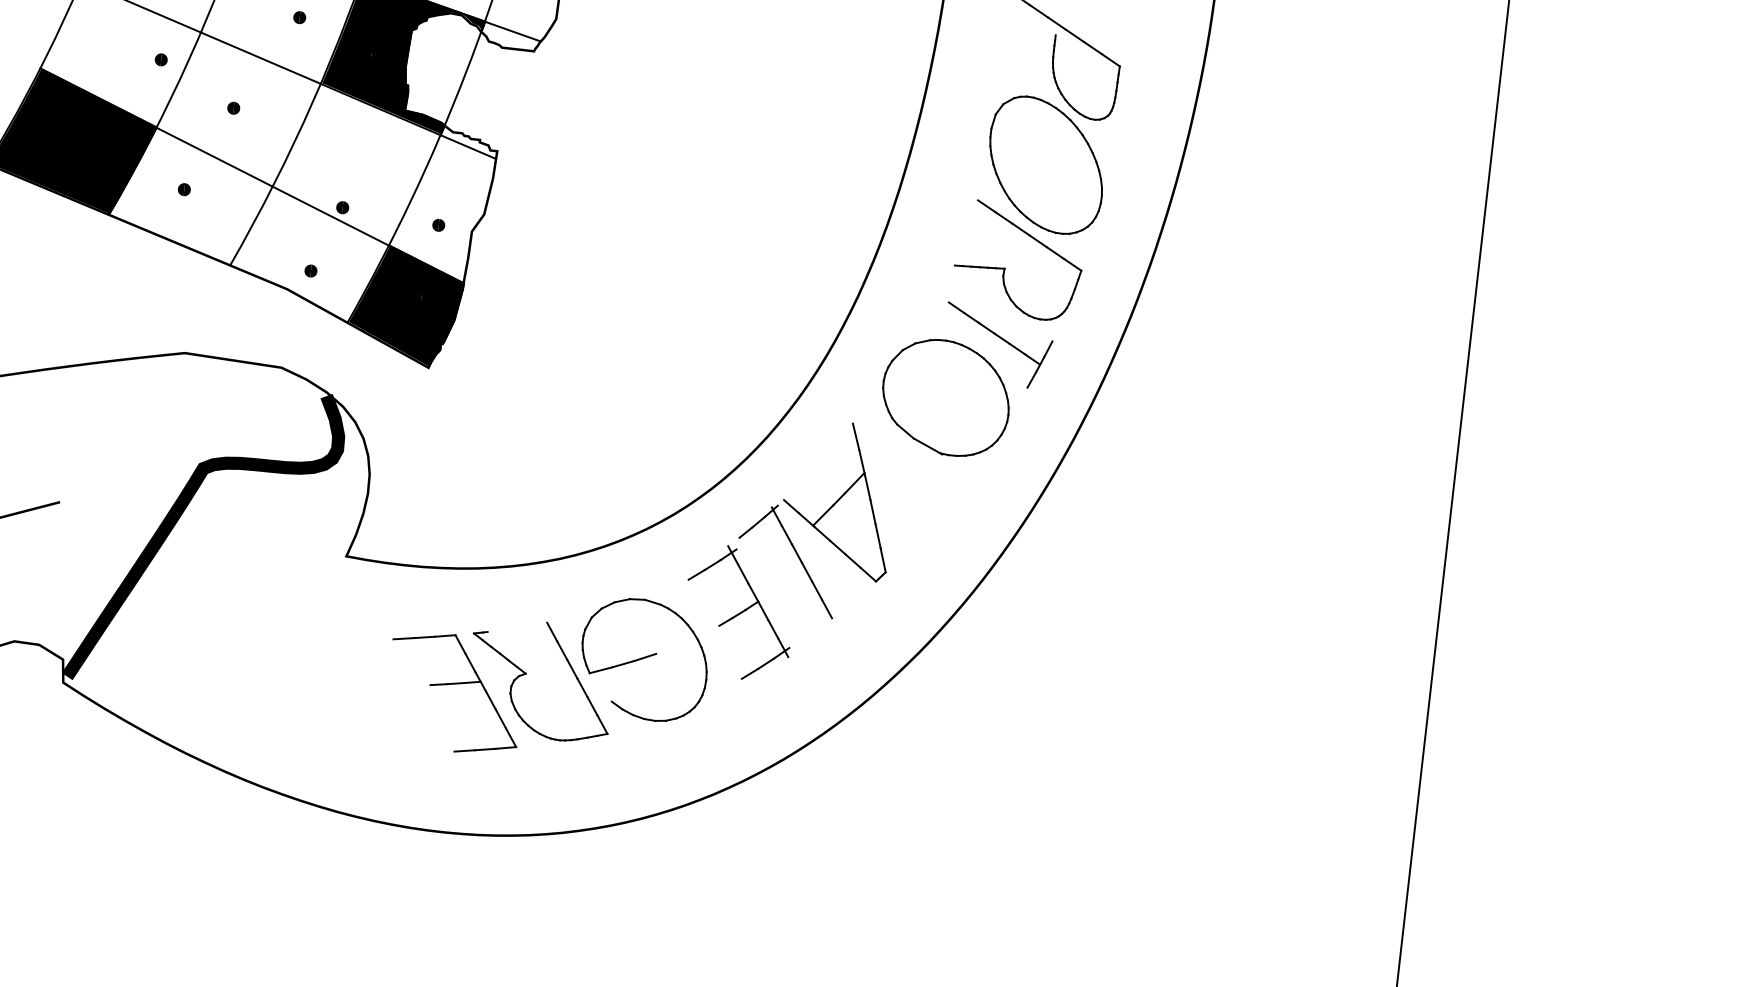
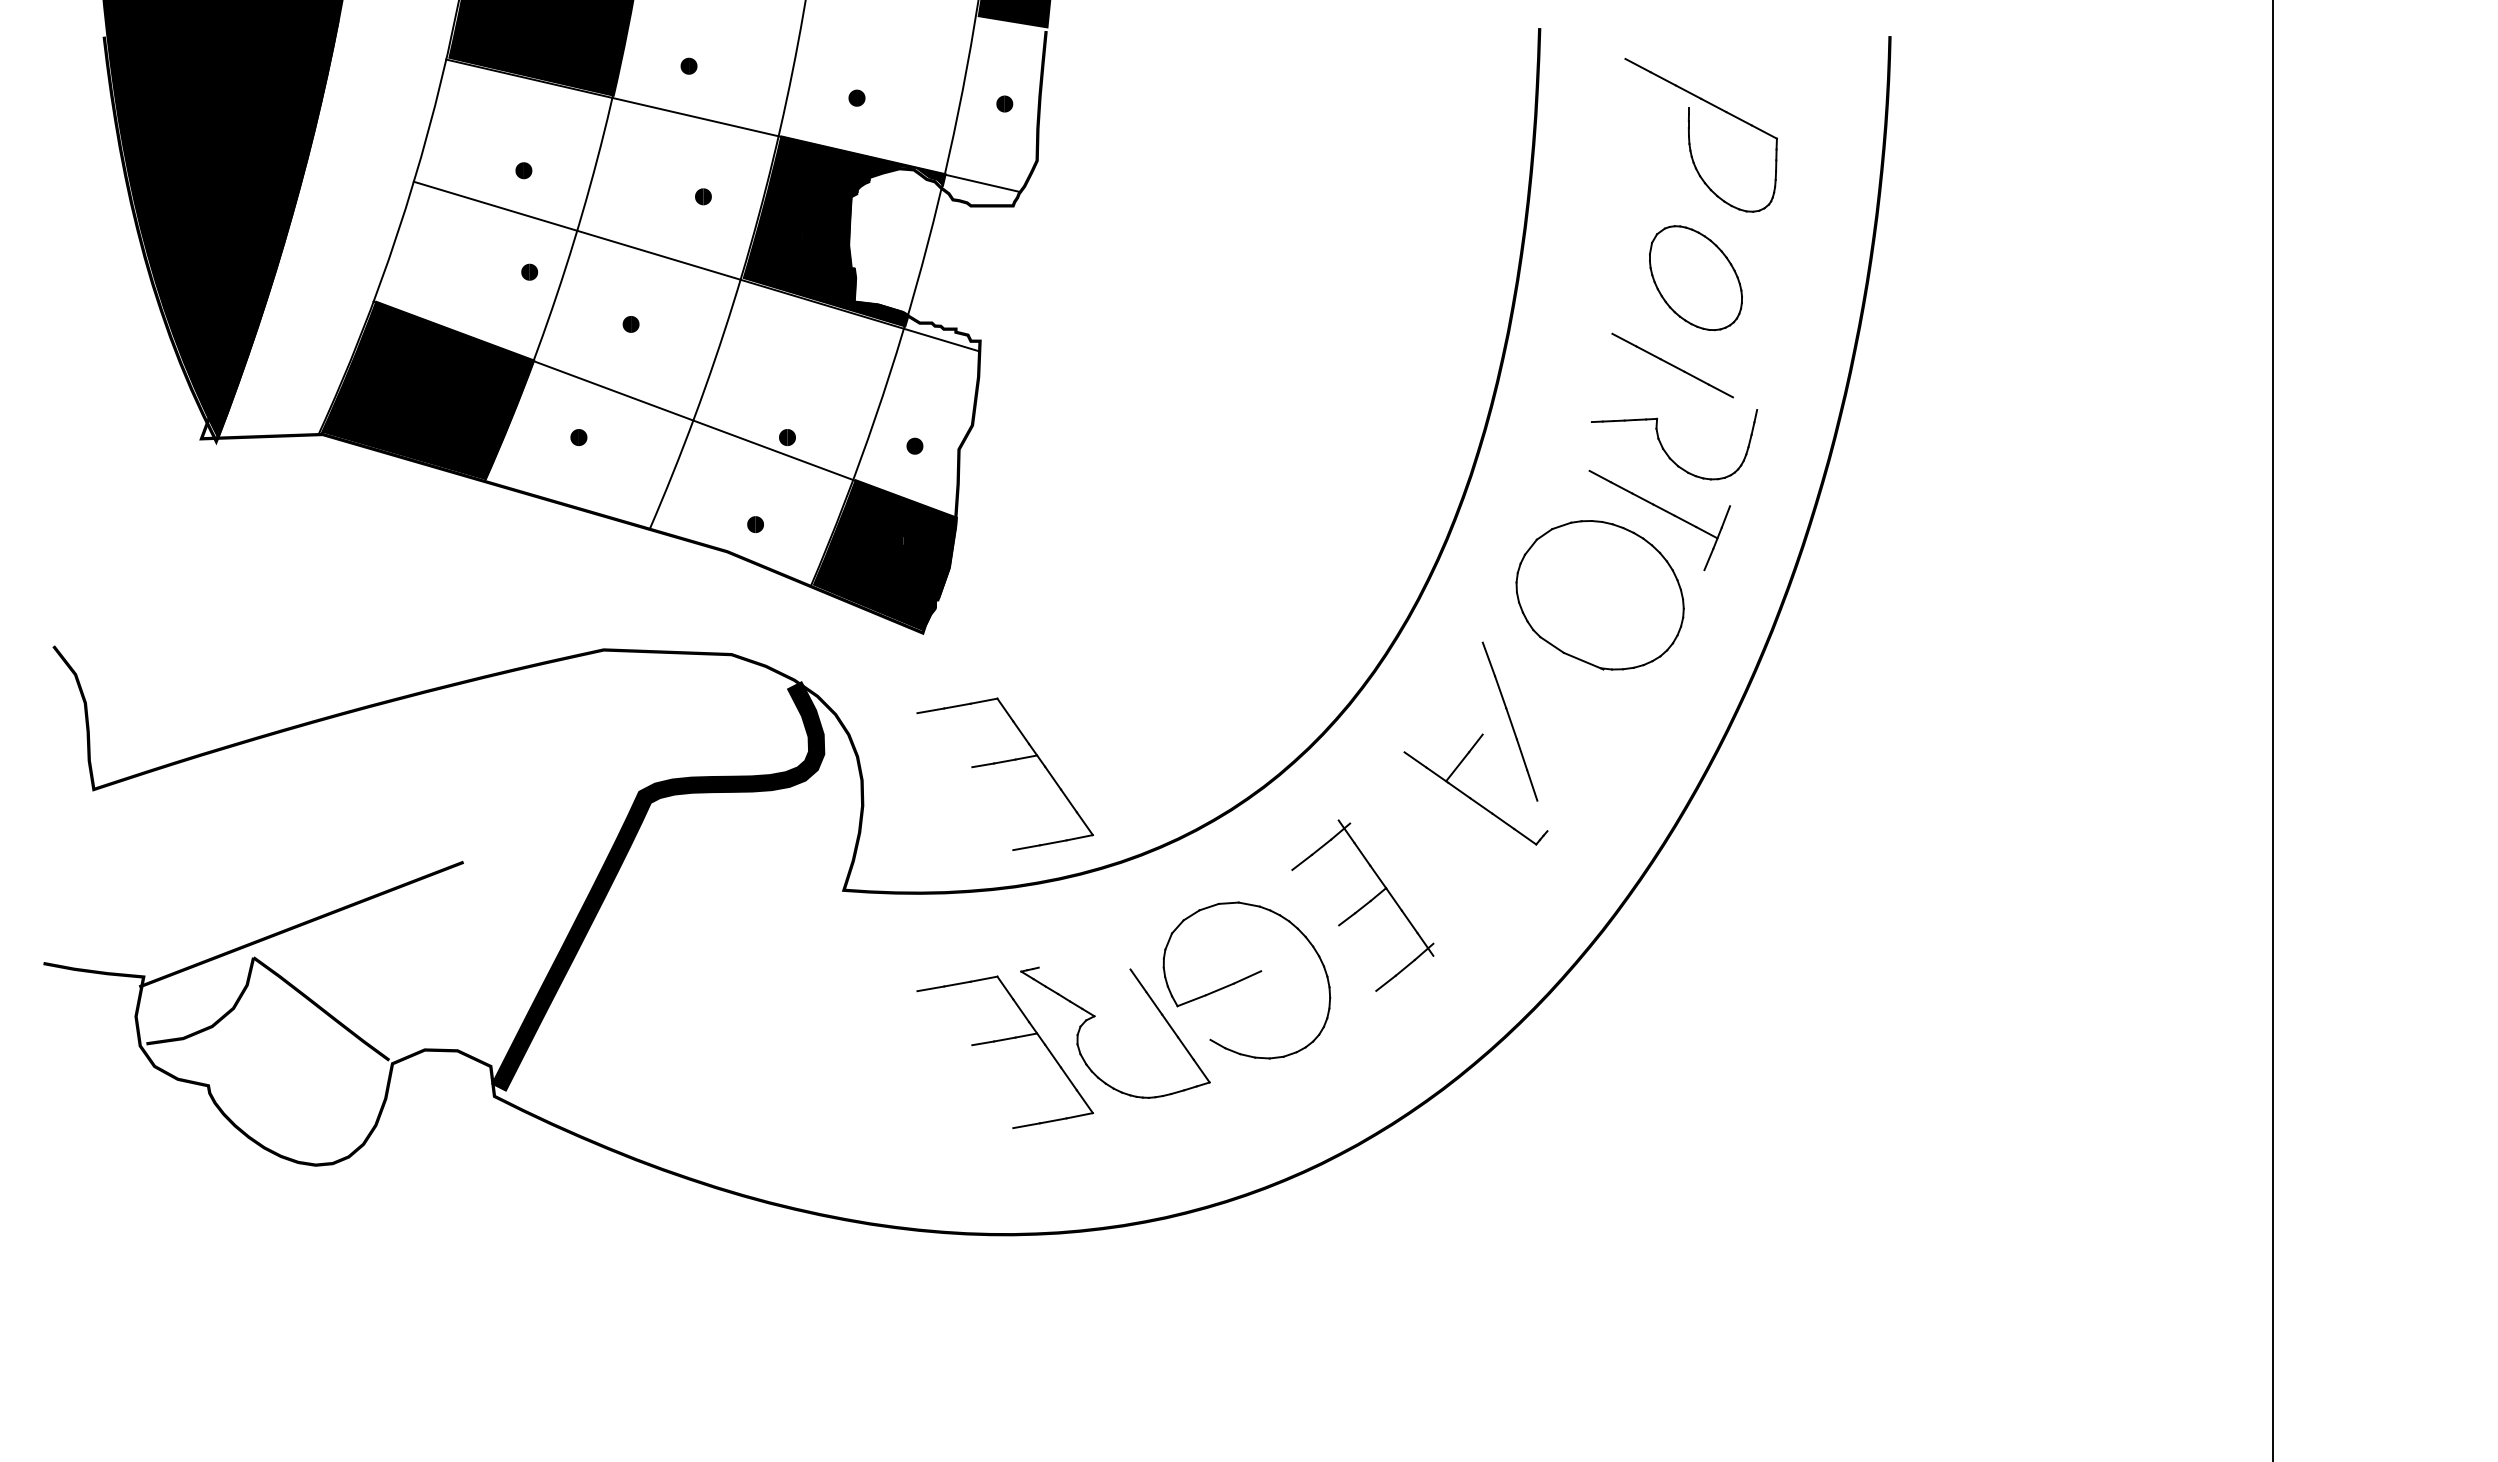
part: (1046, 164) -> (1695, 277), size x0.6
line: (1073, 264) -> (1745, 403), removed
part: (477, 473) -> (1001, 763), added
line: (854, 482) -> (1493, 719), removed
part: (796, 555) -> (1429, 822), removed
line: (883, 560) -> (1542, 815), removed
line: (552, 631) -> (1122, 957), removed

